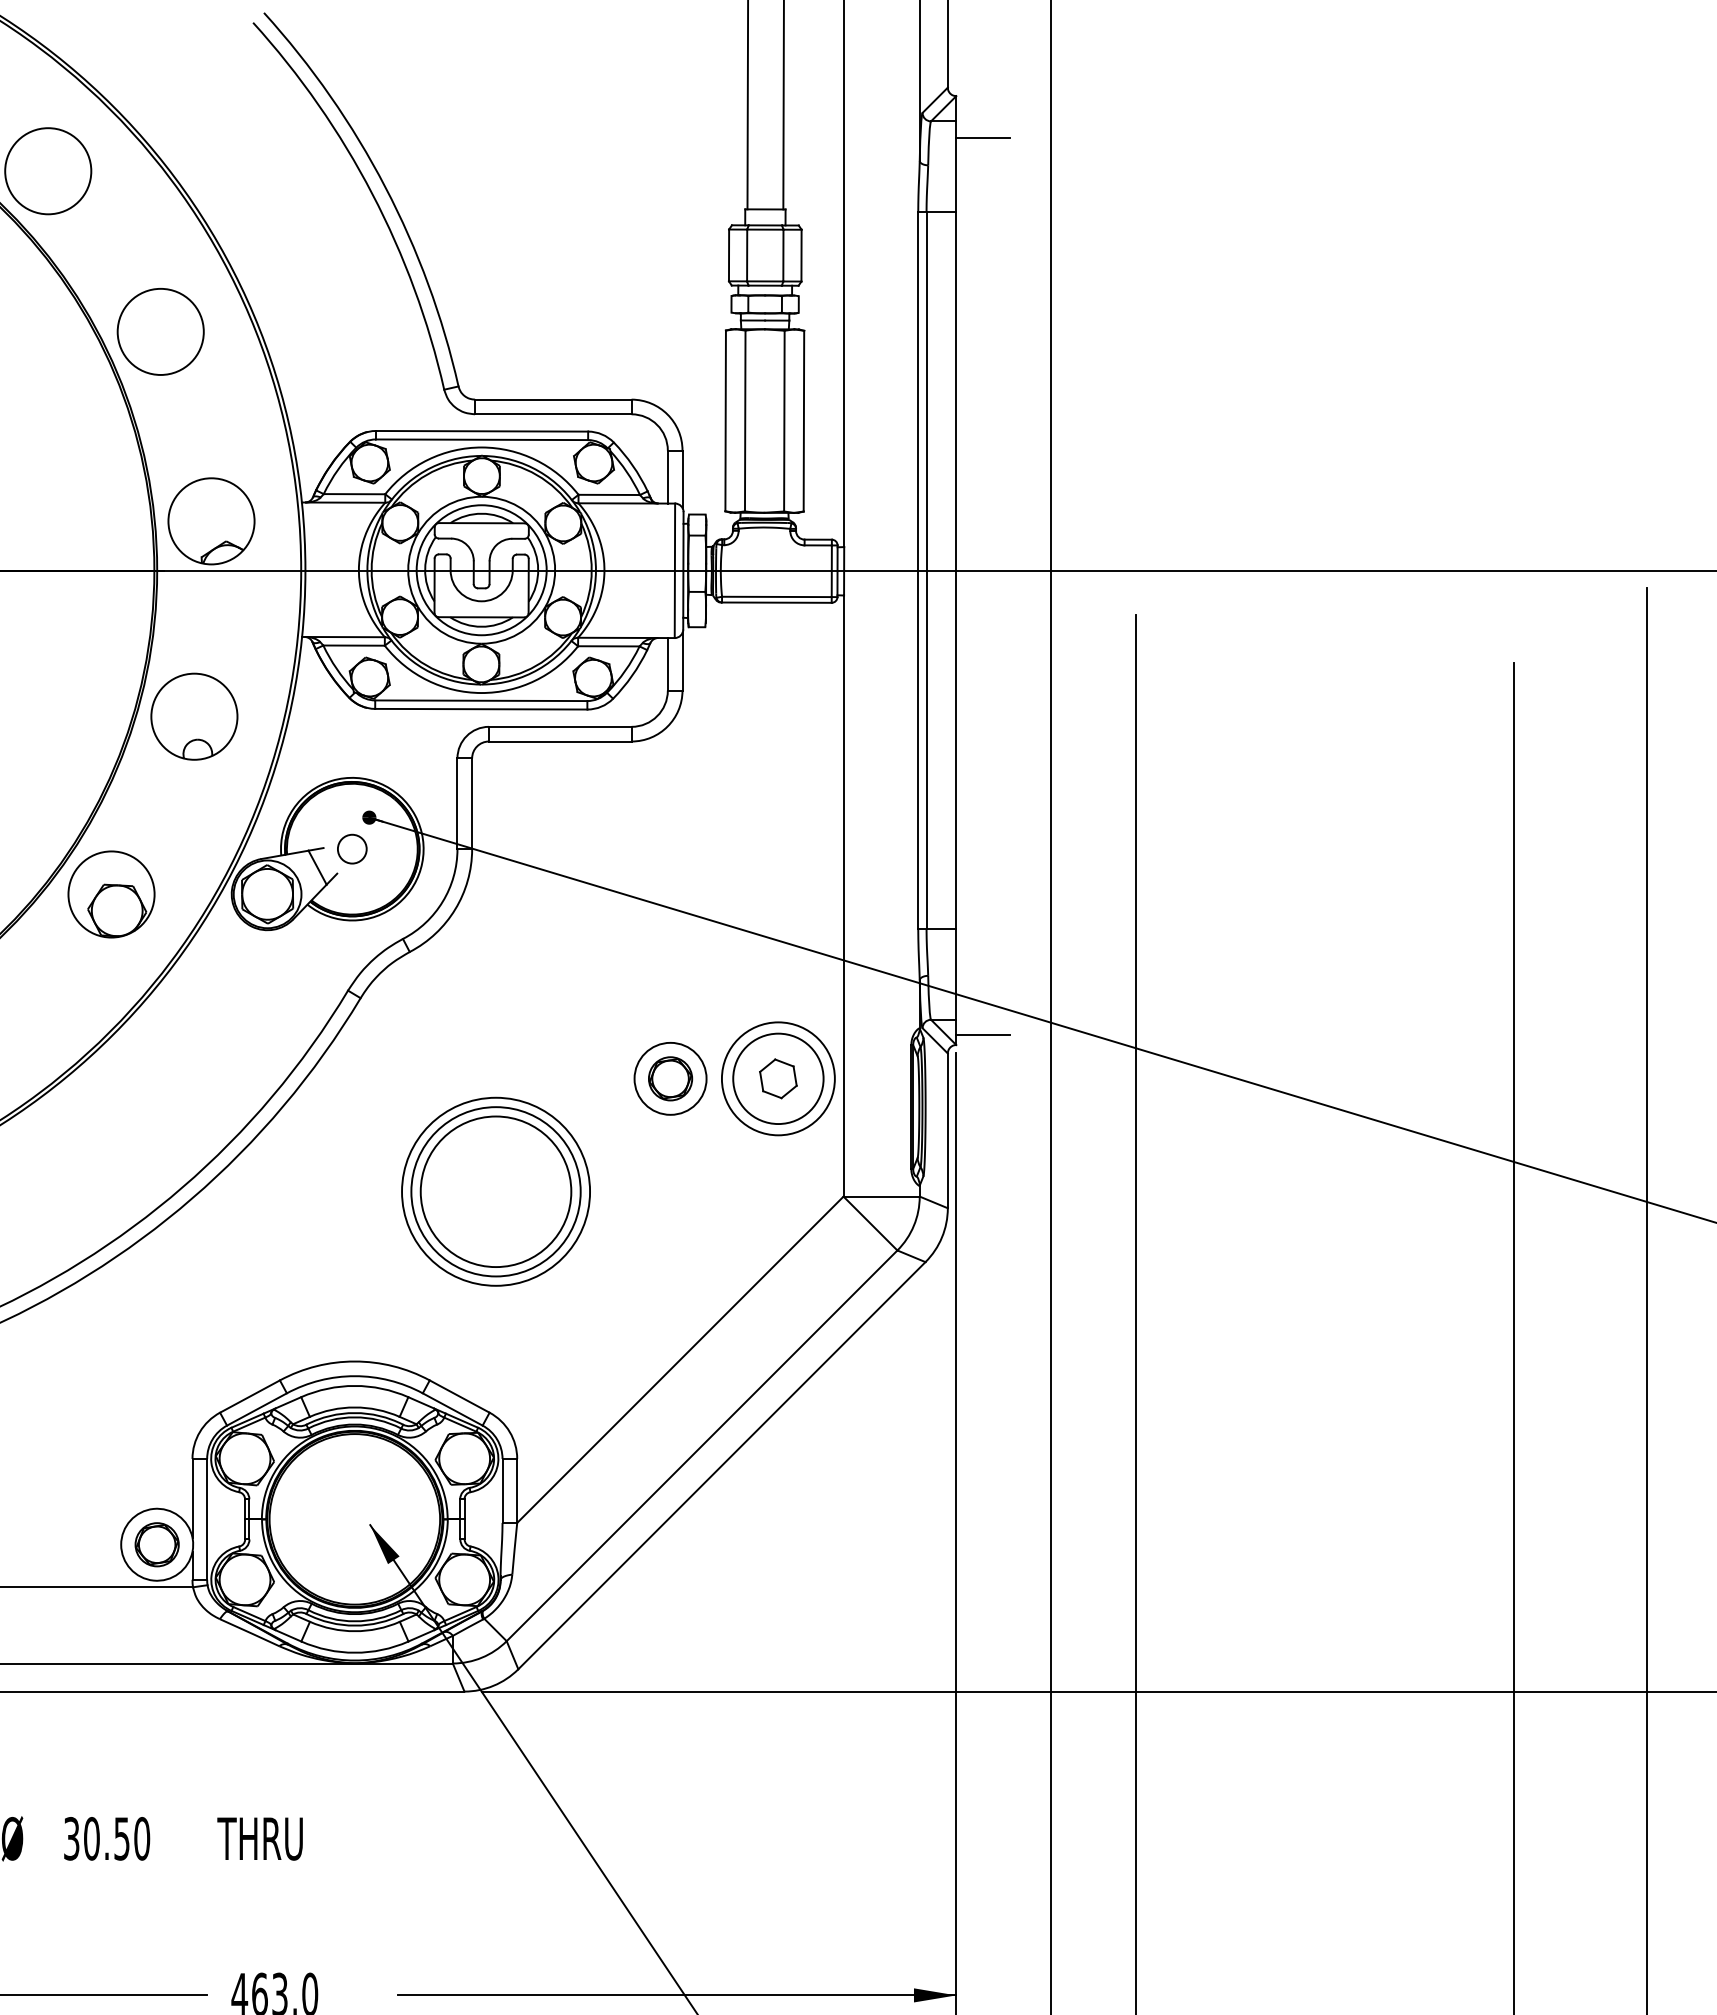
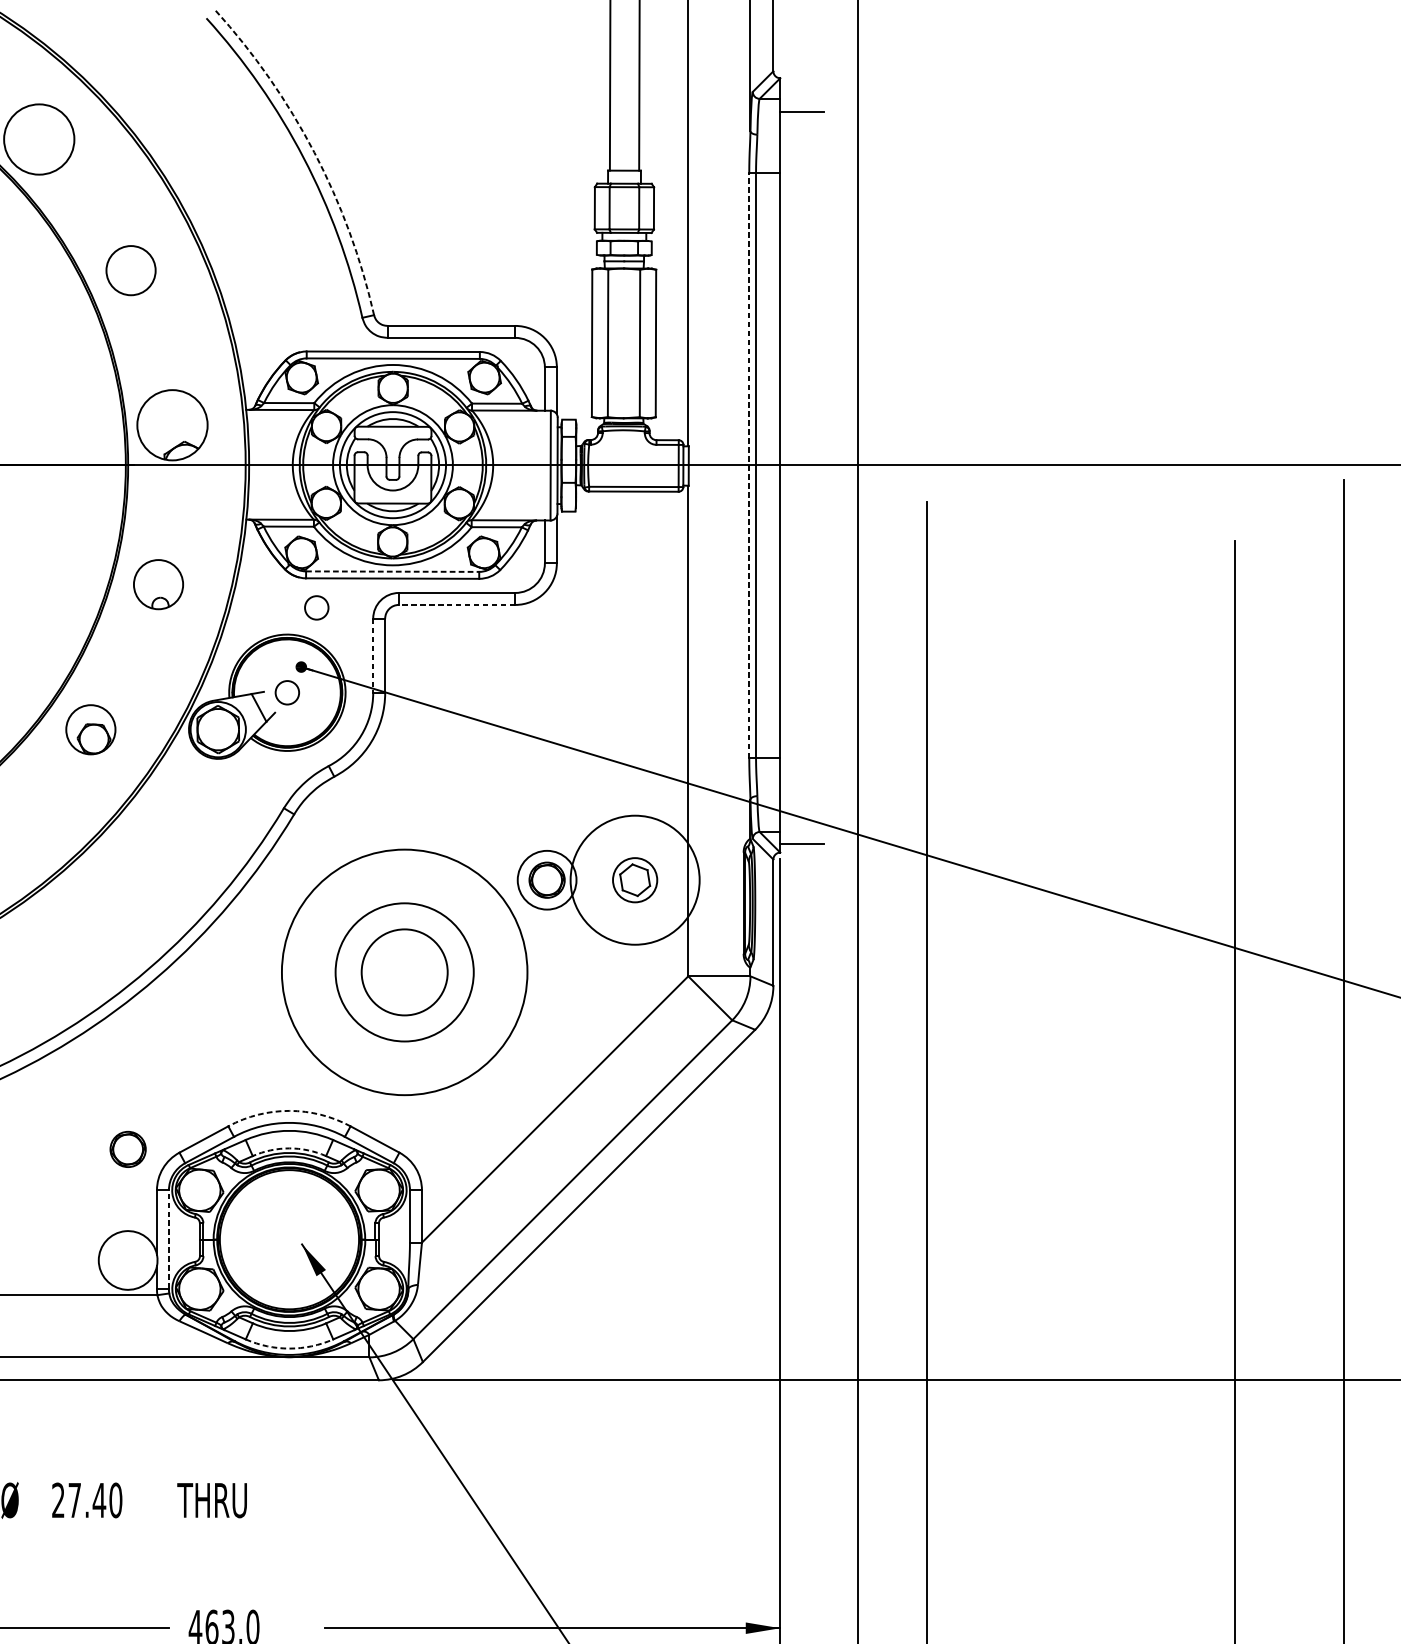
arc: (385, 187) -> (314, 152), solid -> dashed
circle: (160, 331) -> (130, 270), size x0.7
line: (918, 570) -> (749, 465), solid -> dashed
line: (481, 700) -> (392, 571), solid -> dashed
part: (194, 716) -> (158, 584), size x0.7
line: (559, 741) -> (456, 604), solid -> dashed
circle: (388, 744) -> (316, 607), added
line: (457, 804) -> (373, 656), solid -> dashed
part: (111, 894) -> (90, 729), size x0.7
circle: (777, 1078) -> (634, 879), size x1.4
circle: (778, 1078) -> (635, 879), size x0.6
circle: (495, 1191) -> (404, 972), size x0.7
circle: (496, 1191) -> (405, 972), size x1.6
arc: (354, 1361) -> (289, 1110), solid -> dashed
arc: (354, 1407) -> (289, 1148), solid -> dashed
line: (207, 1518) -> (169, 1239), solid -> dashed
part: (156, 1544) -> (127, 1149), moved
arc: (354, 1652) -> (289, 1348), solid -> dashed
text: (97, 1838) -> (79, 1500), 30.50 -> 27.40

